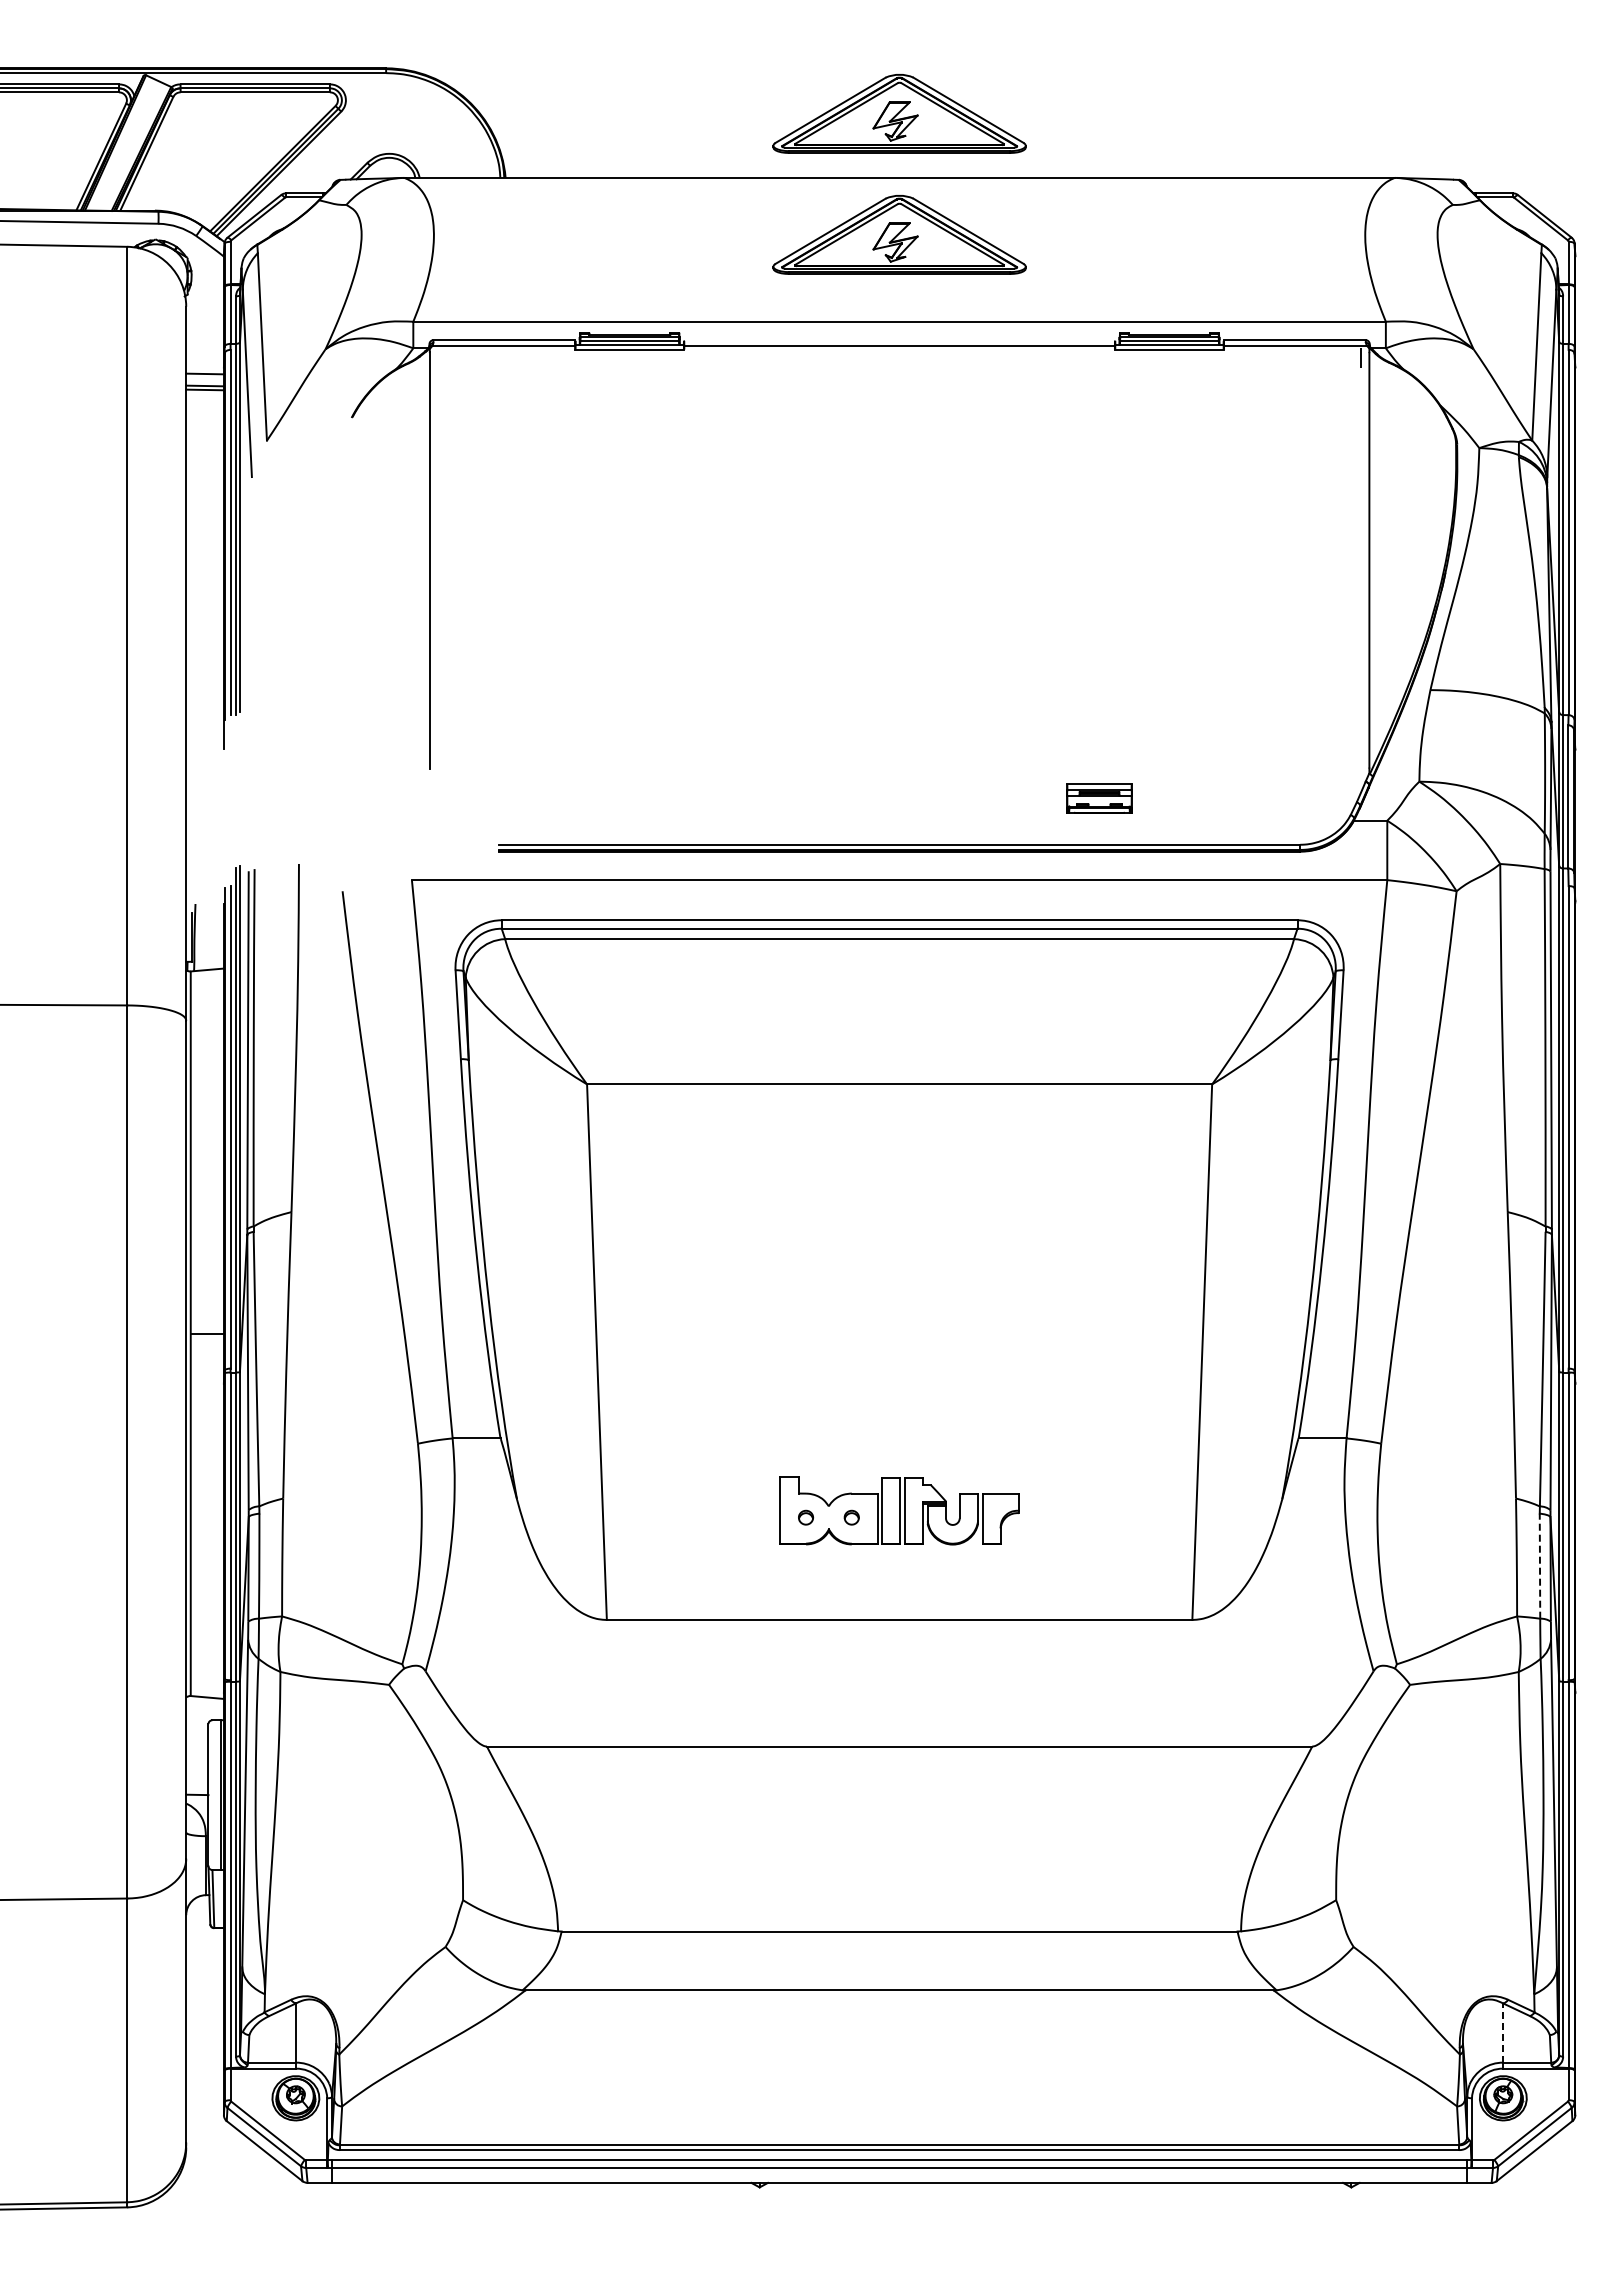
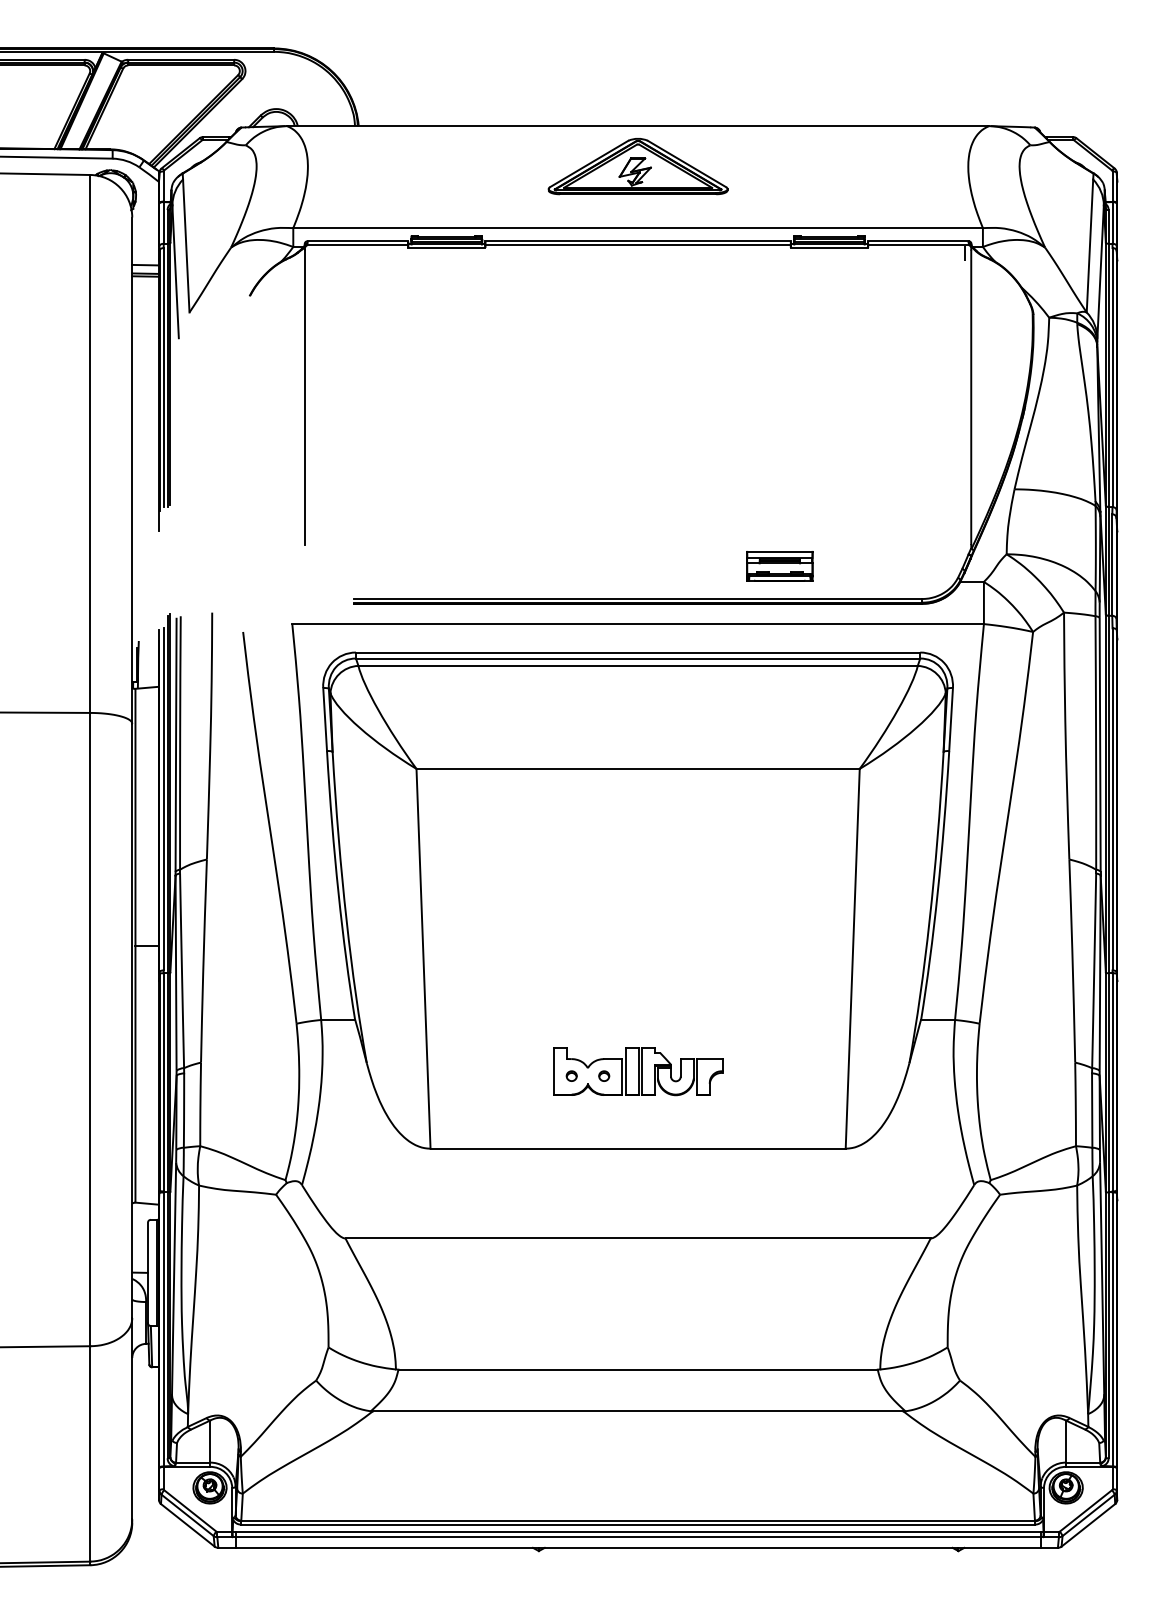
part: (899, 113) -> (638, 80), removed
line: (899, 340) -> (638, 241), added
part: (1099, 798) -> (779, 566), size x1.43
line: (1539, 1566) -> (1091, 1110), dashed -> solid
line: (1503, 2033) -> (1066, 1441), dashed -> solid

